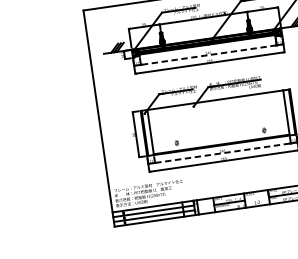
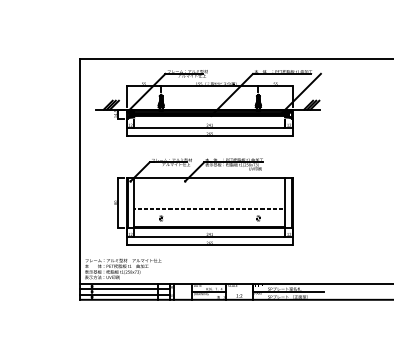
line: (208, 55) -> (209, 127), dashed -> solid
line: (219, 128) -> (209, 209), added
line: (222, 153) -> (209, 236), dashed -> solid

